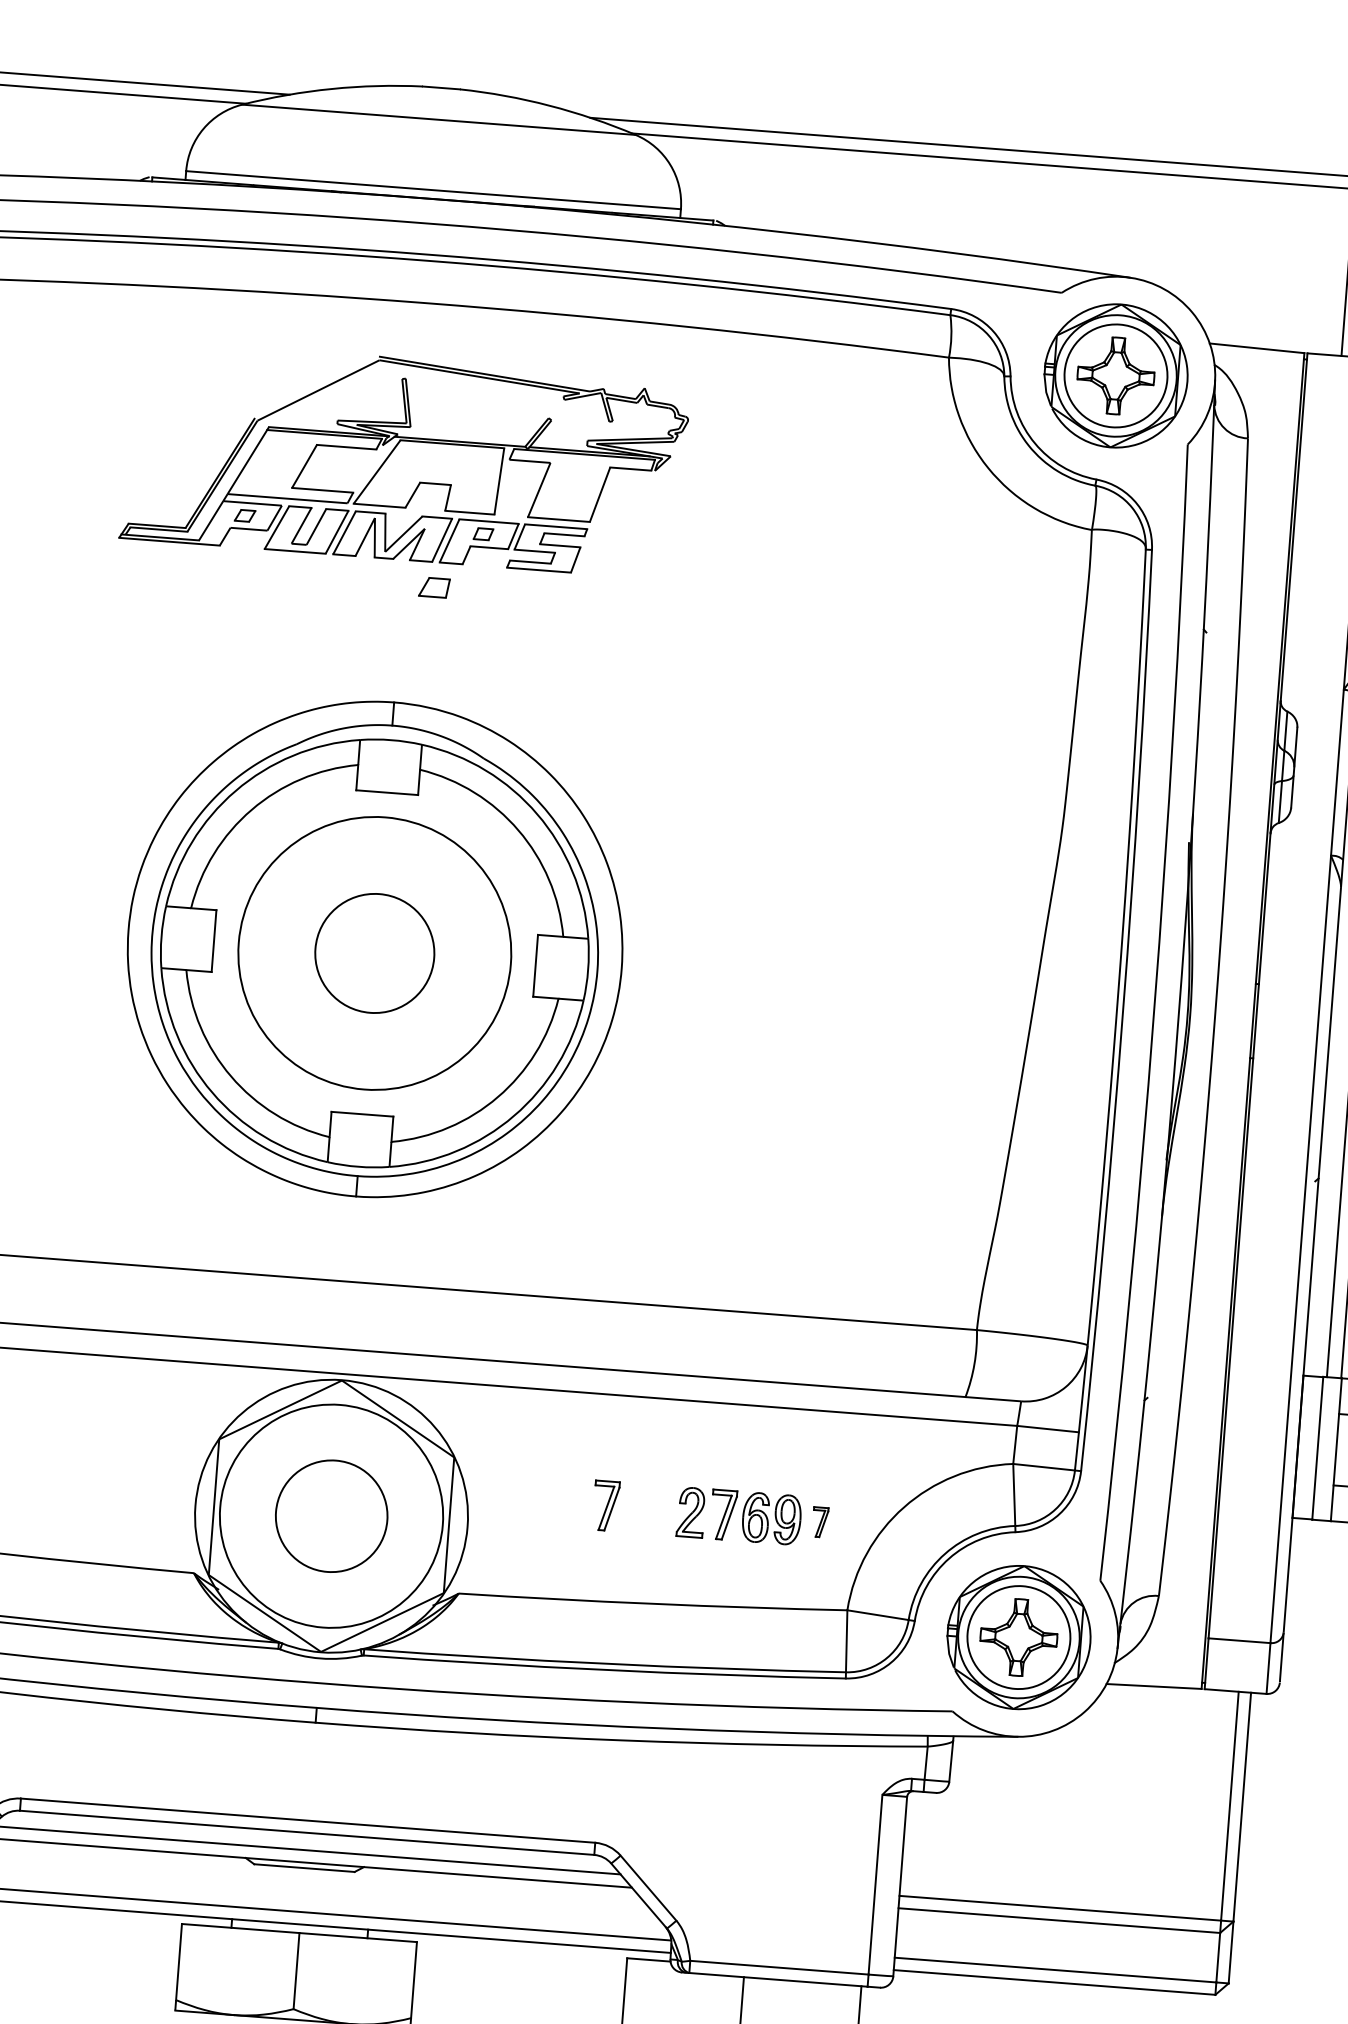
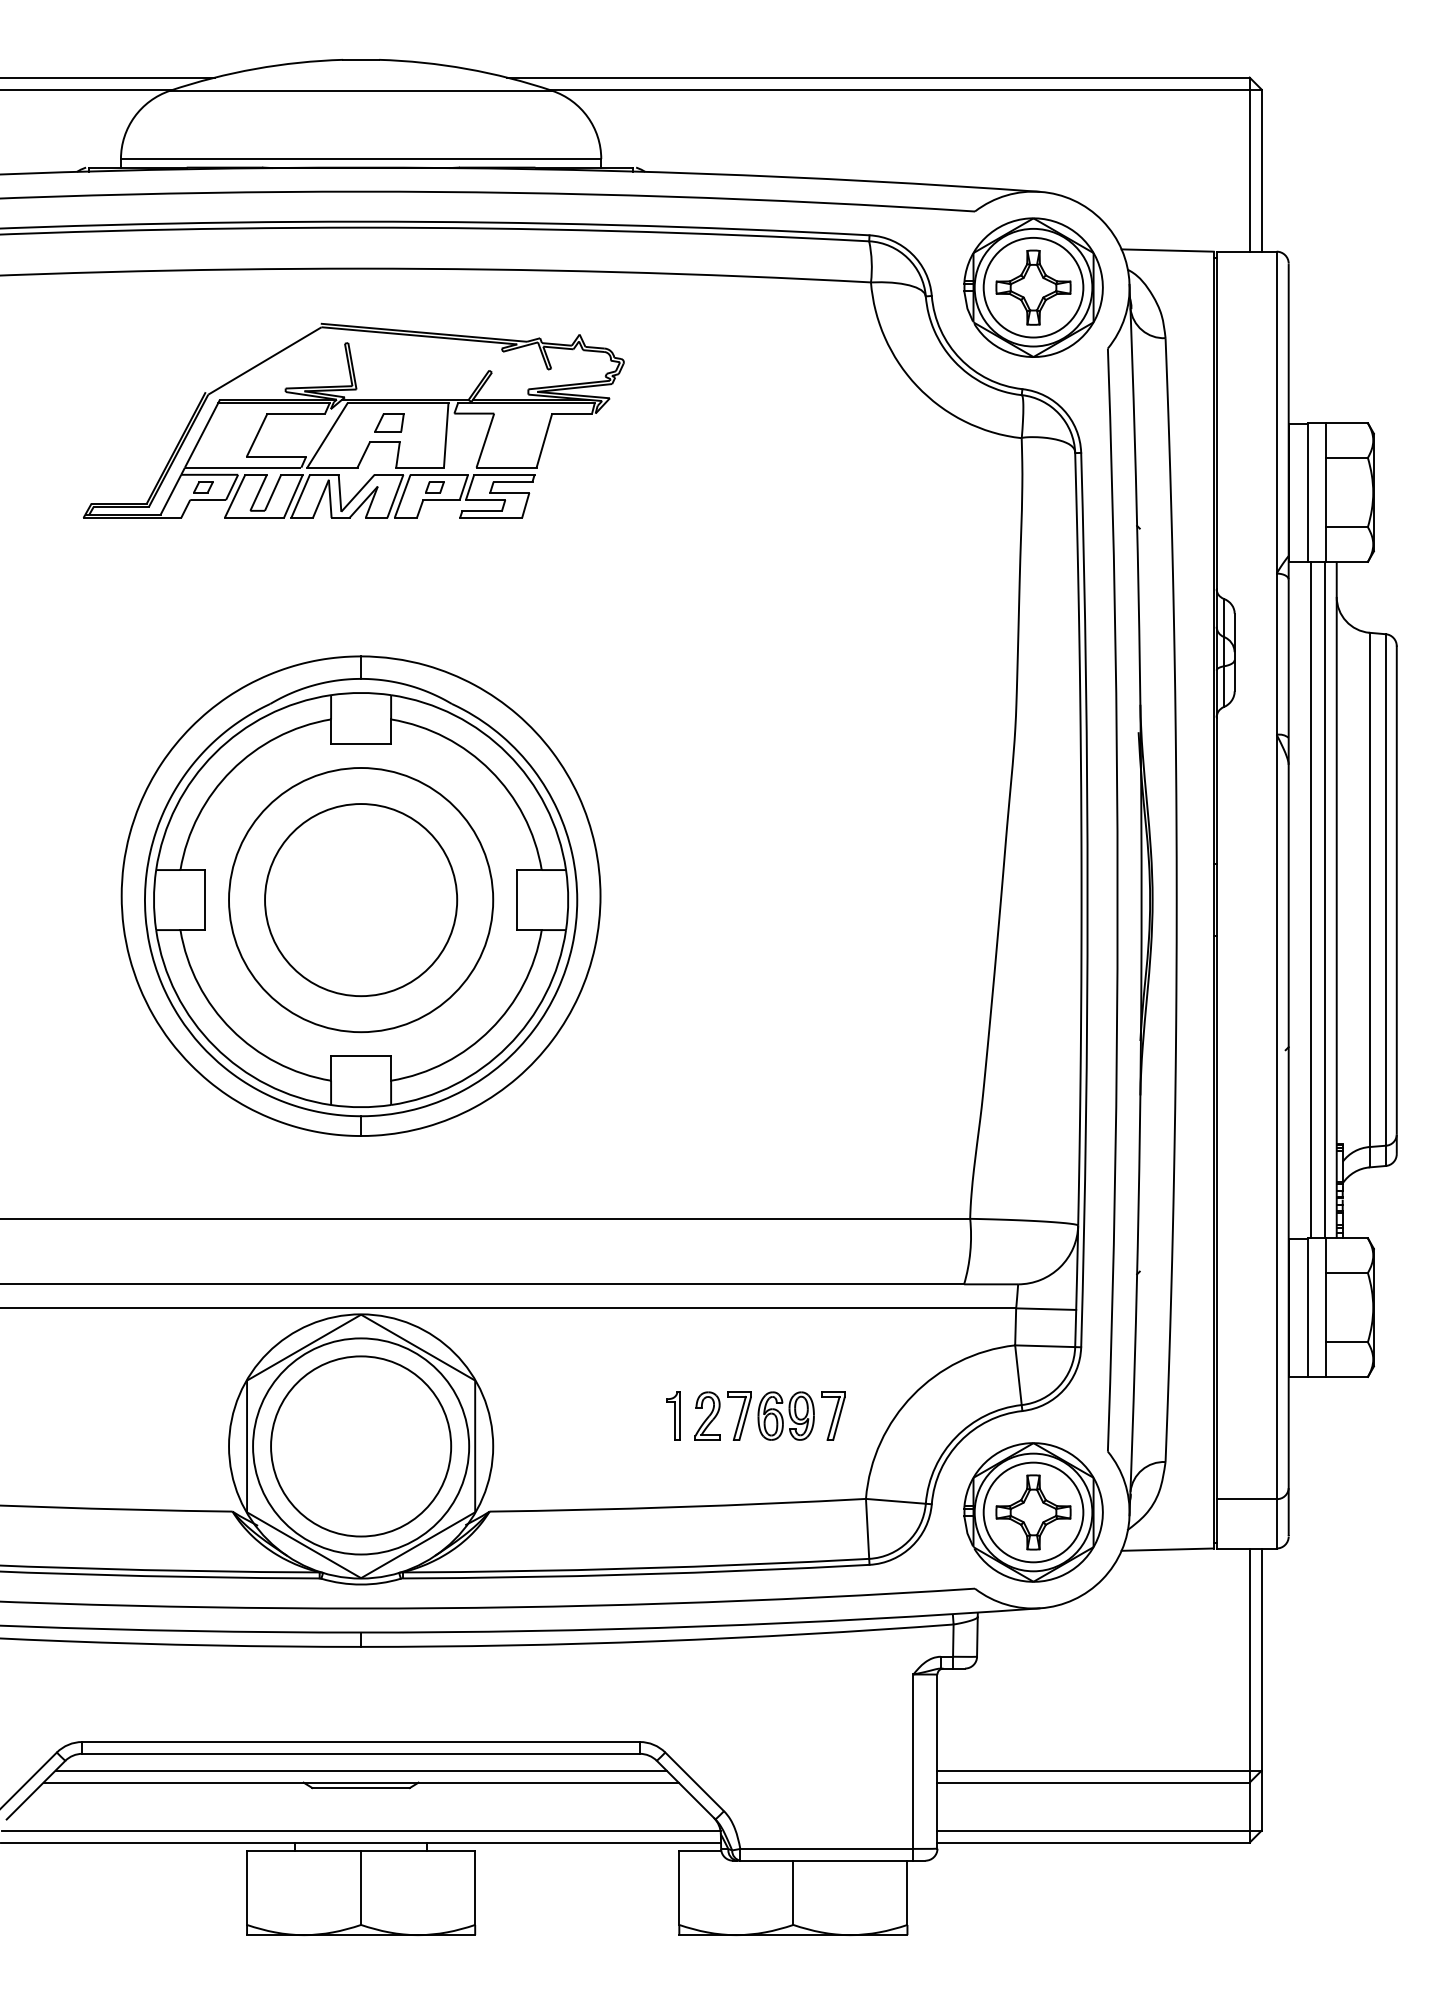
part: (434, 587) -> (389, 422), moved
circle: (375, 953) -> (361, 900), size x1.67
part: (606, 1505) -> (625, 1415), removed
part: (655, 1509) -> (673, 1415), added
circle: (331, 1516) -> (361, 1446), size x1.67
part: (820, 1521) -> (833, 1415), size x1.67

